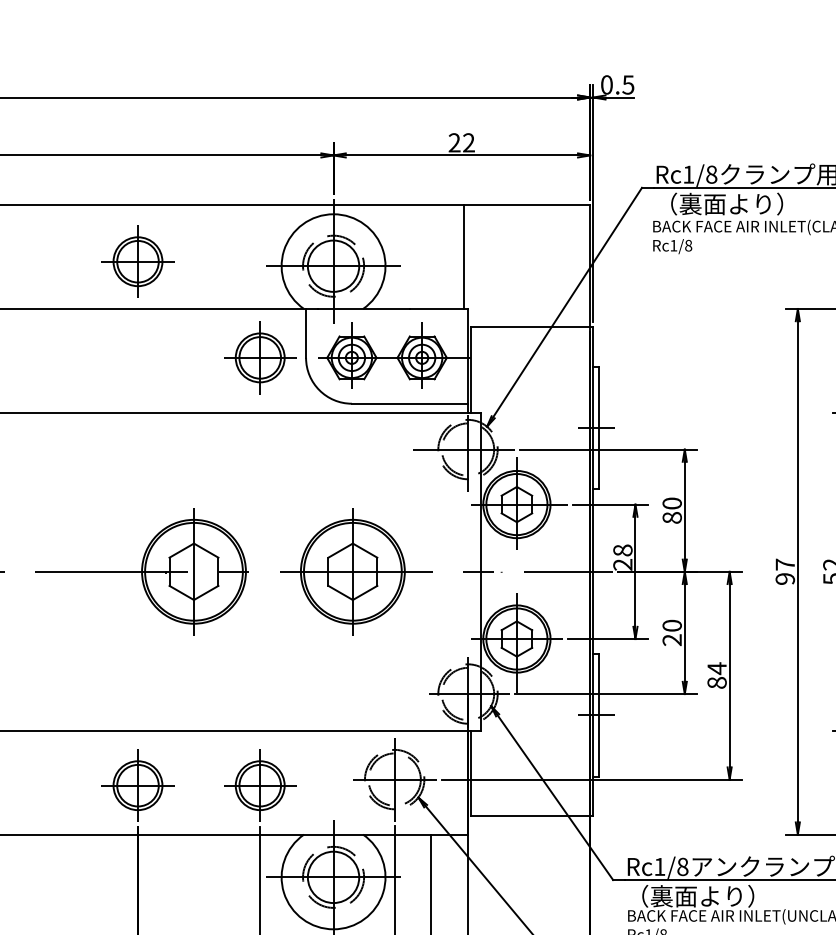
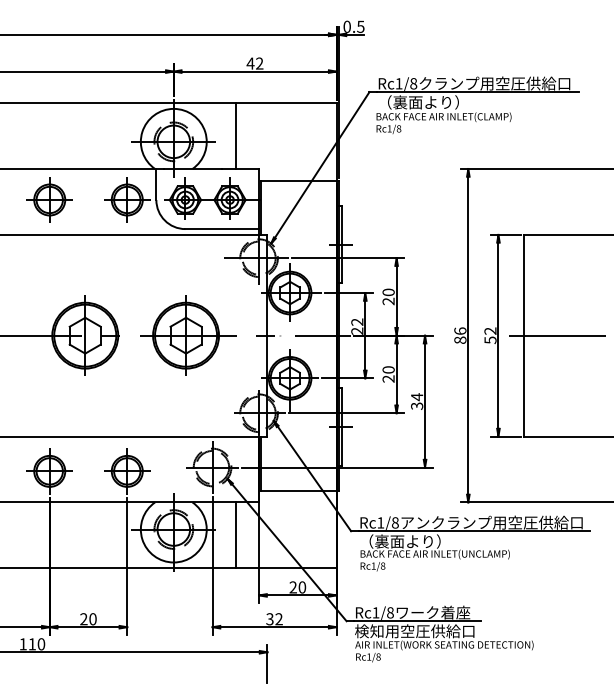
text: (454, 142) -> (250, 63), 22 -> 42
line: (463, 257) -> (235, 136), moved
part: (137, 260) -> (49, 199), moved
text: (672, 517) -> (388, 301), 80 -> 20
text: (623, 549) -> (357, 321), 28 -> 22
text: (785, 571) -> (460, 335), 97 -> 86
text: (717, 681) -> (417, 405), 84 -> 34

